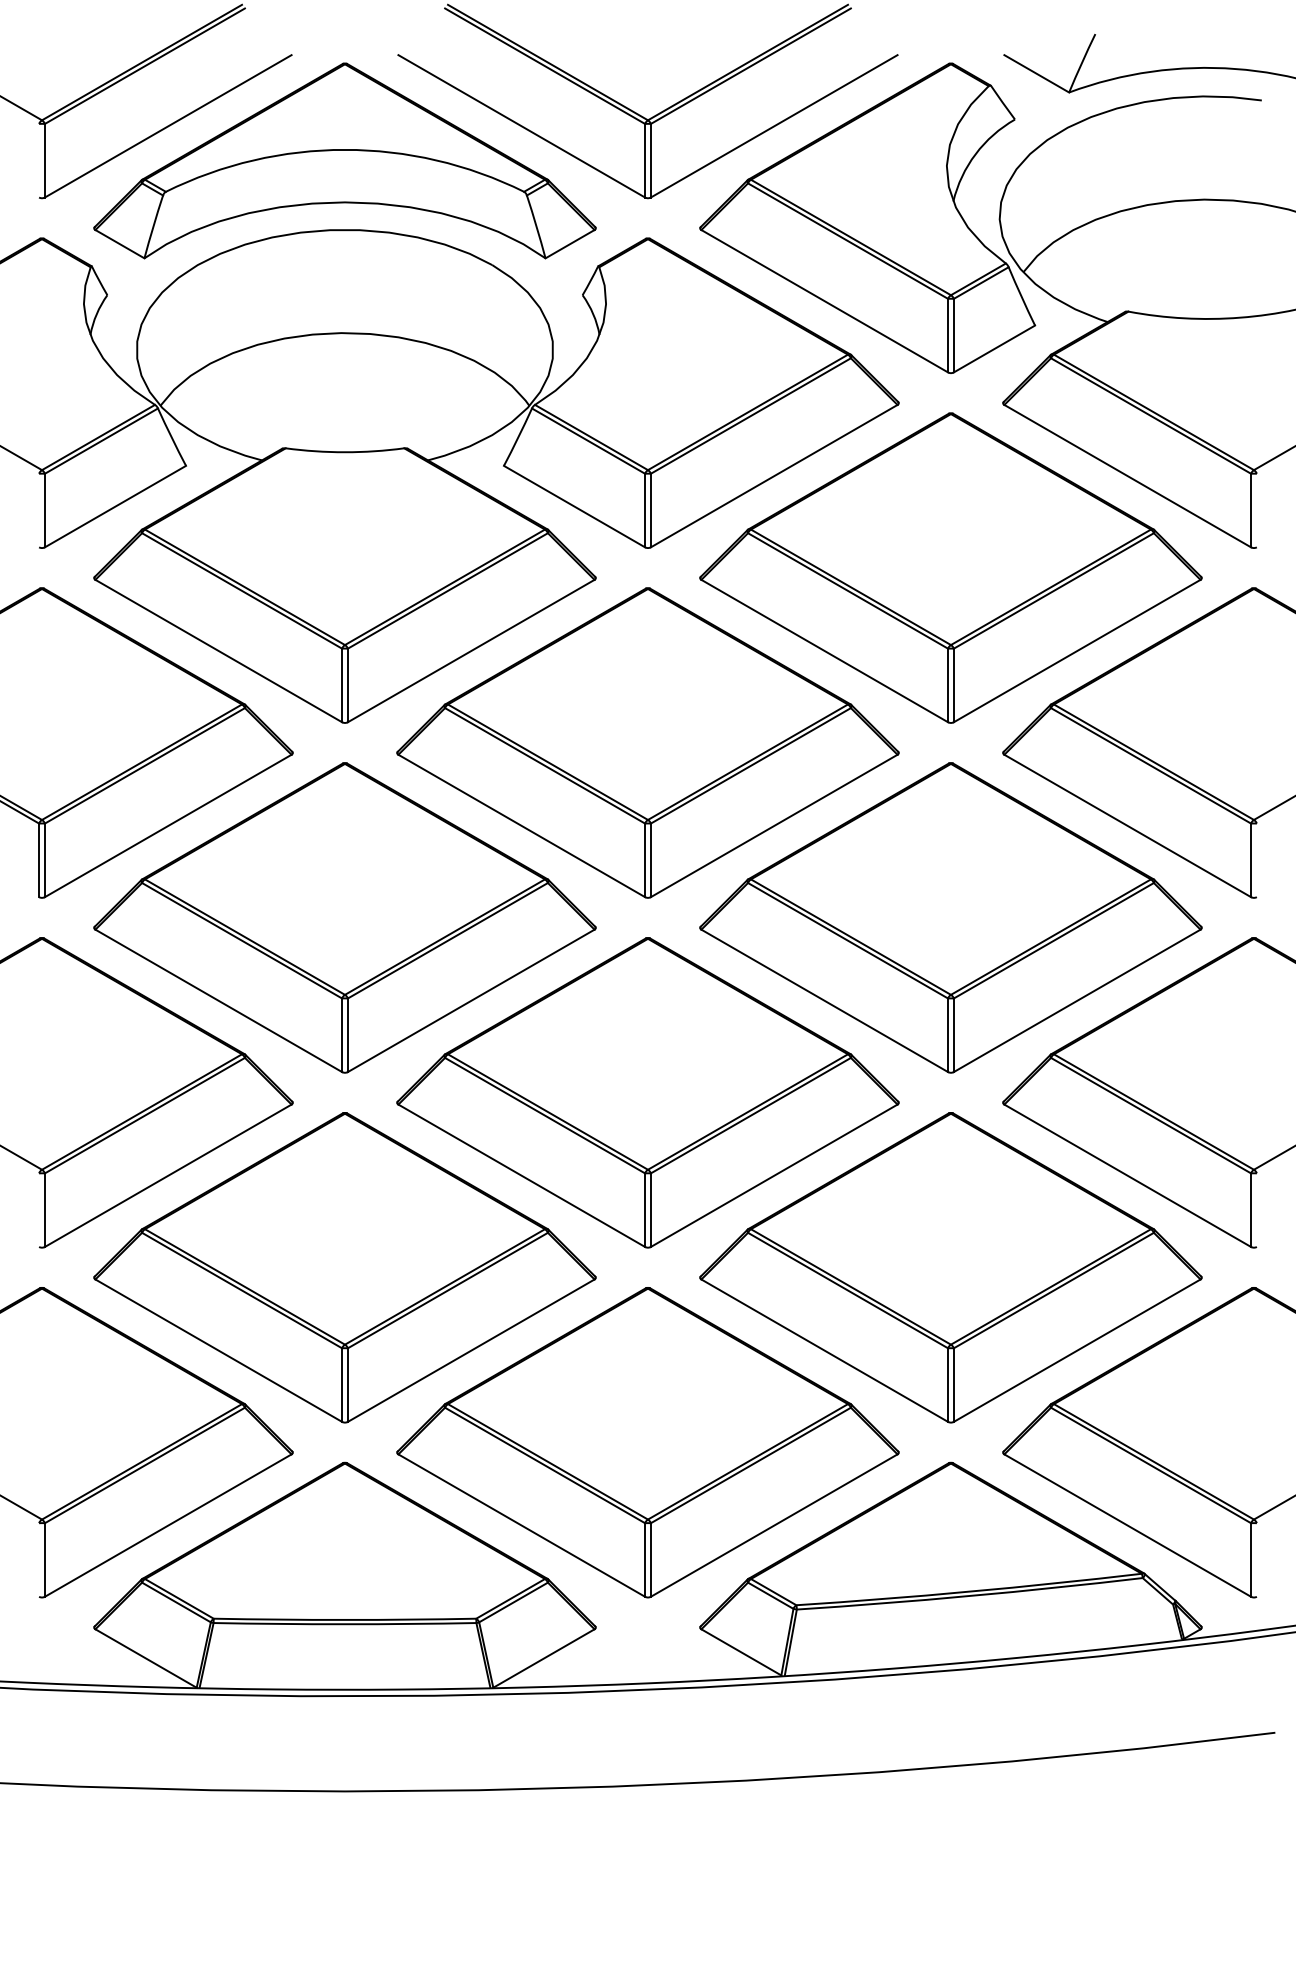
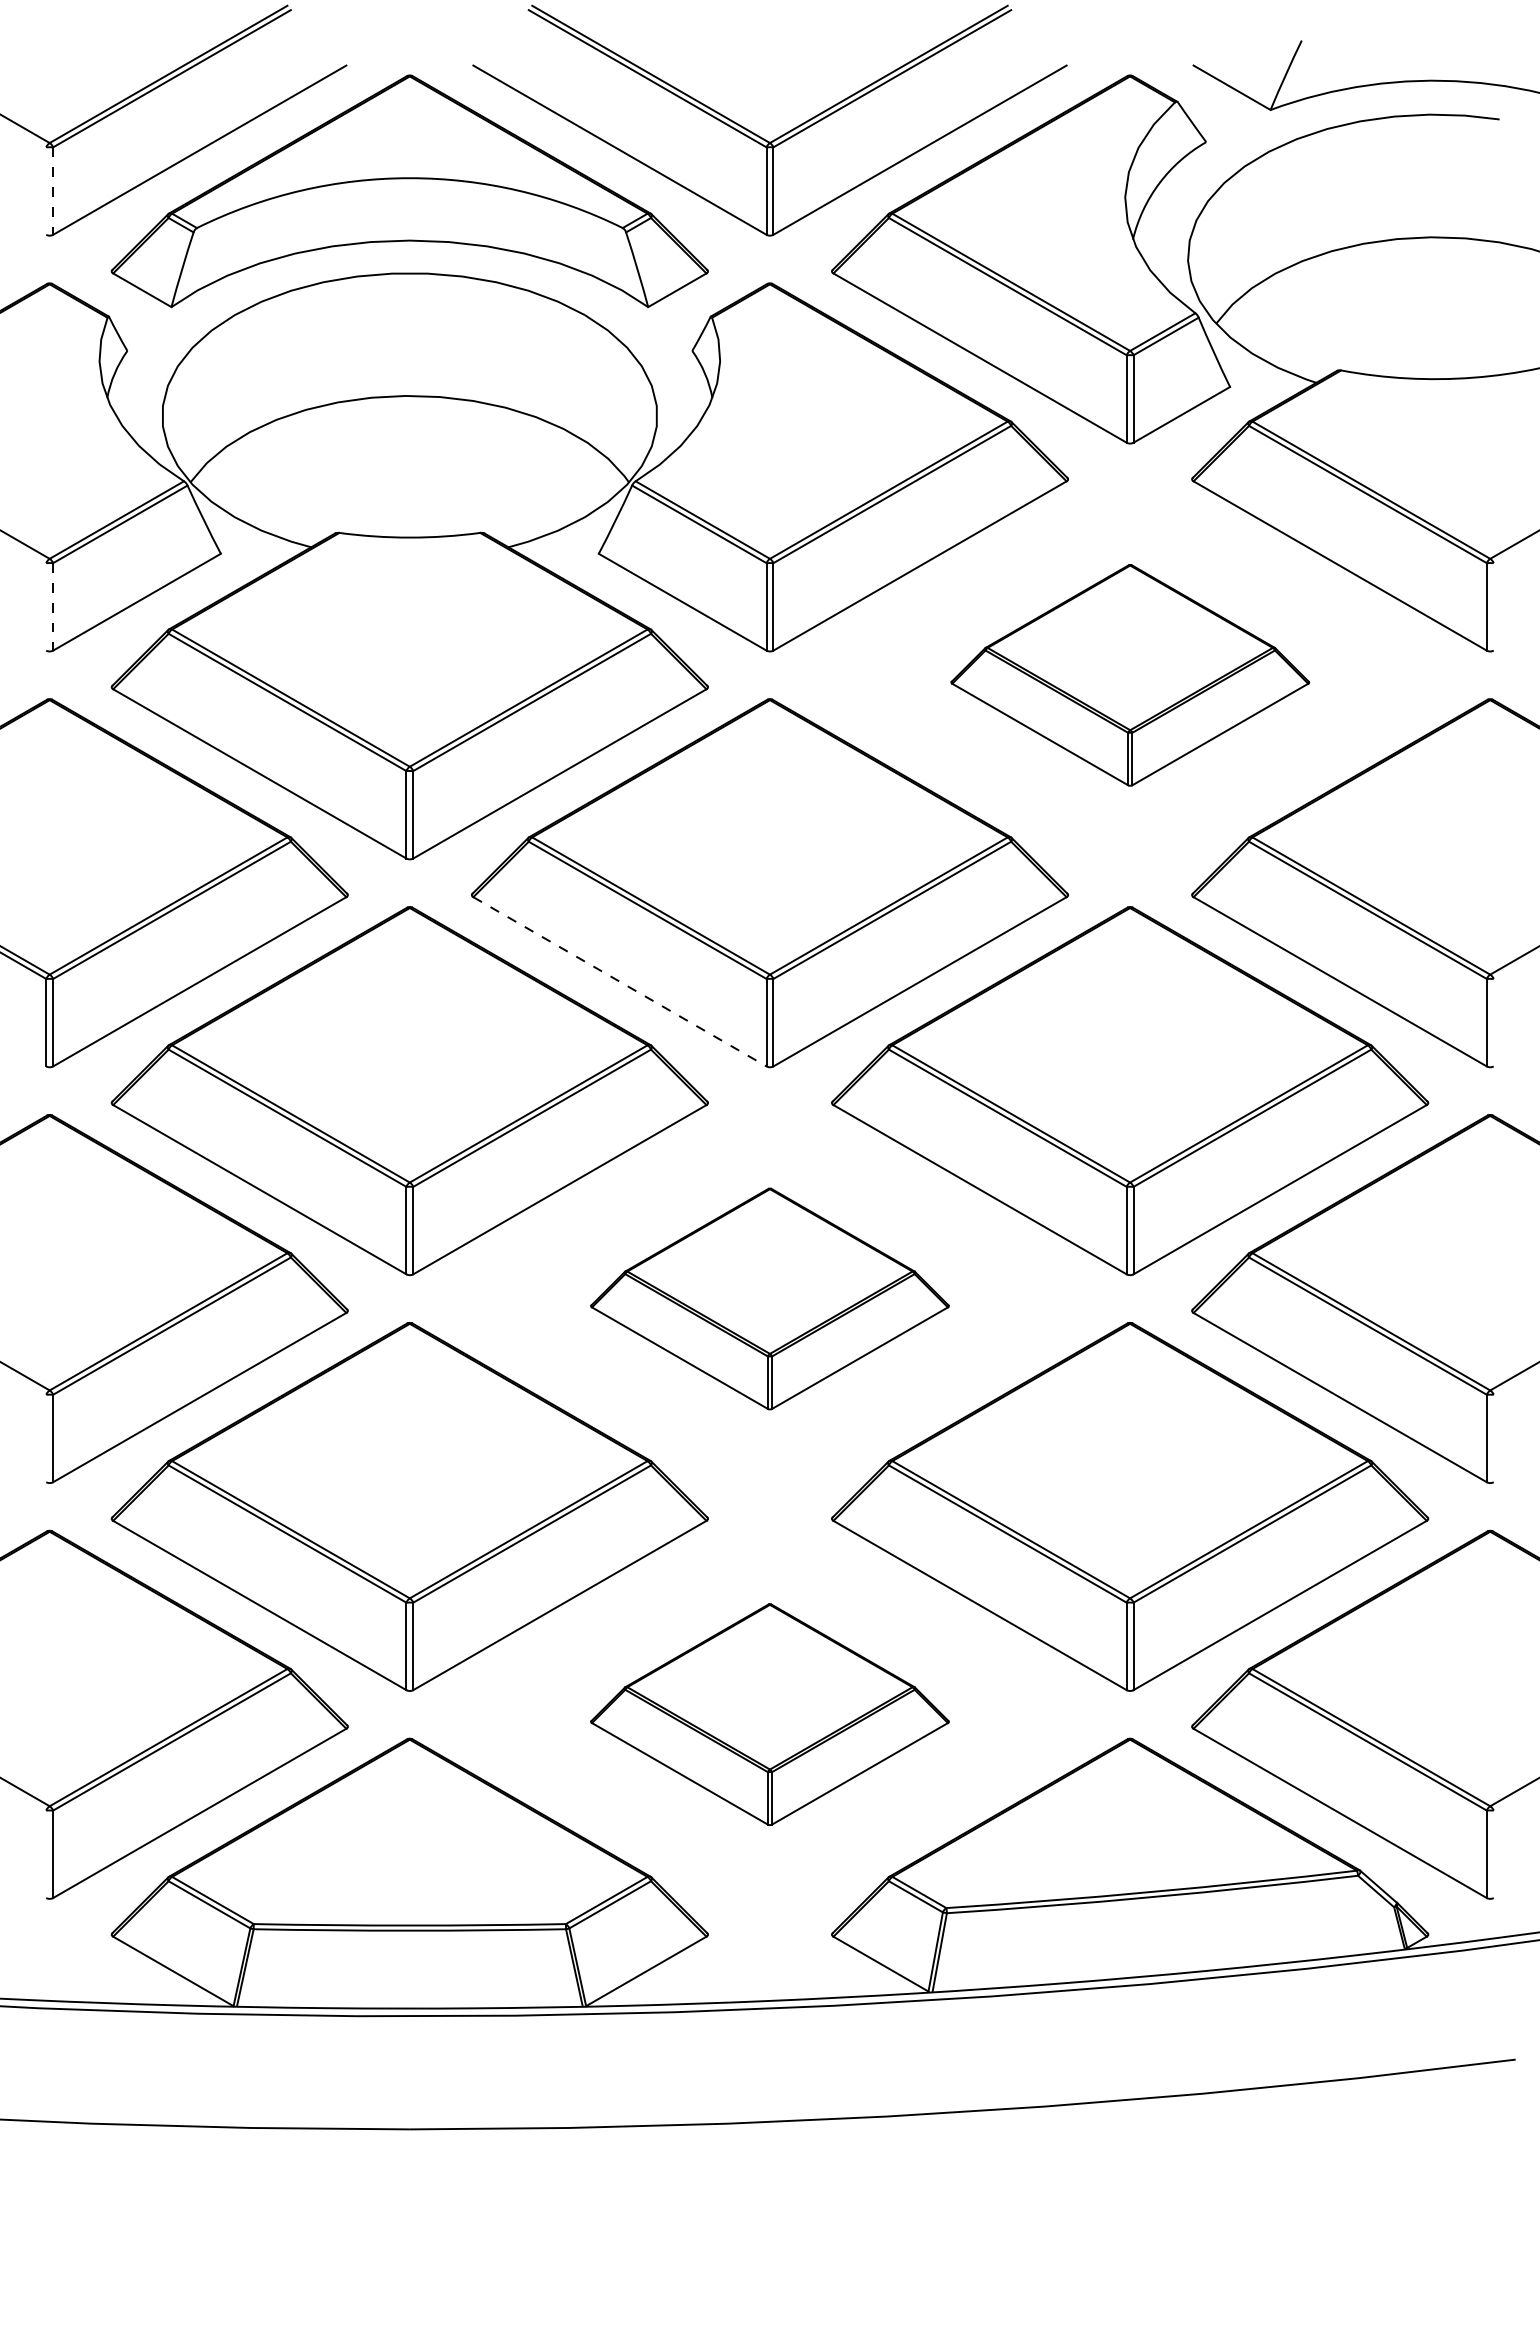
line: (45, 161) -> (53, 191), solid -> dashed
line: (45, 510) -> (53, 606), solid -> dashed
part: (951, 568) -> (1130, 675), size x0.6
line: (522, 826) -> (620, 982), solid -> dashed
part: (647, 1092) -> (769, 1298), size x0.6
part: (647, 1442) -> (769, 1714), size x0.6

